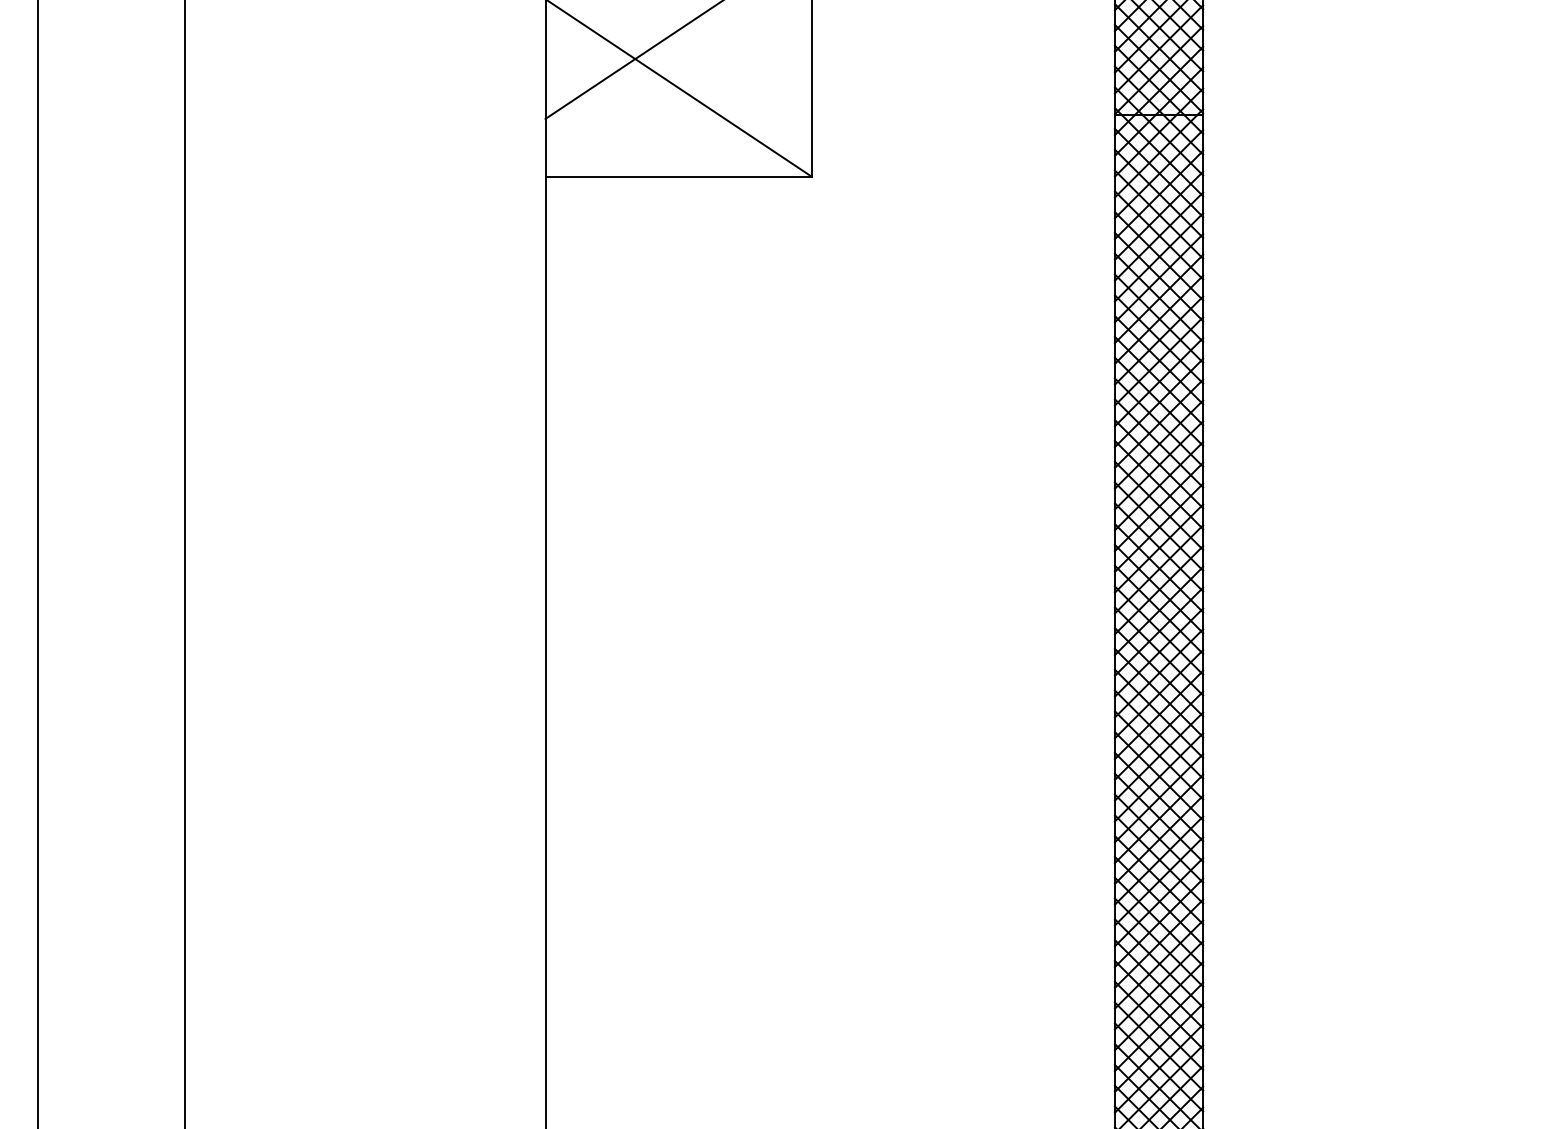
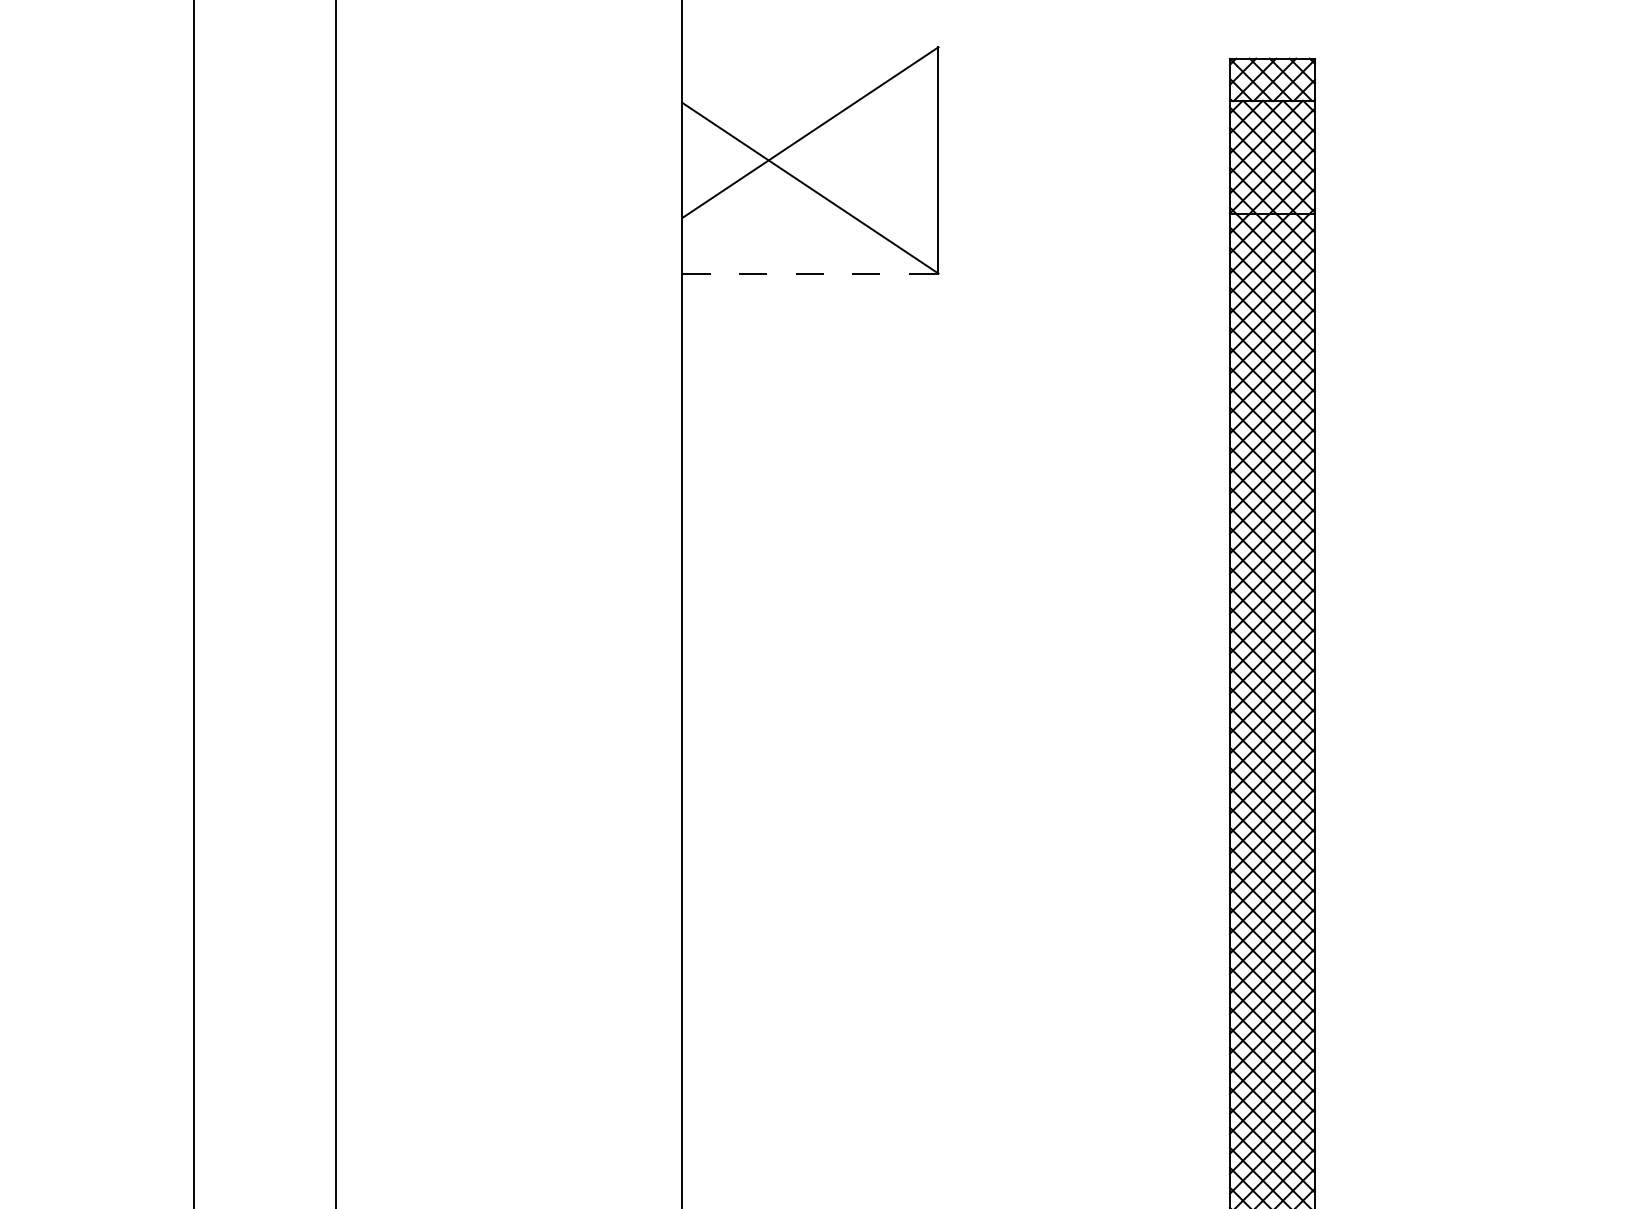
line: (678, 176) -> (810, 273), solid -> dashed

